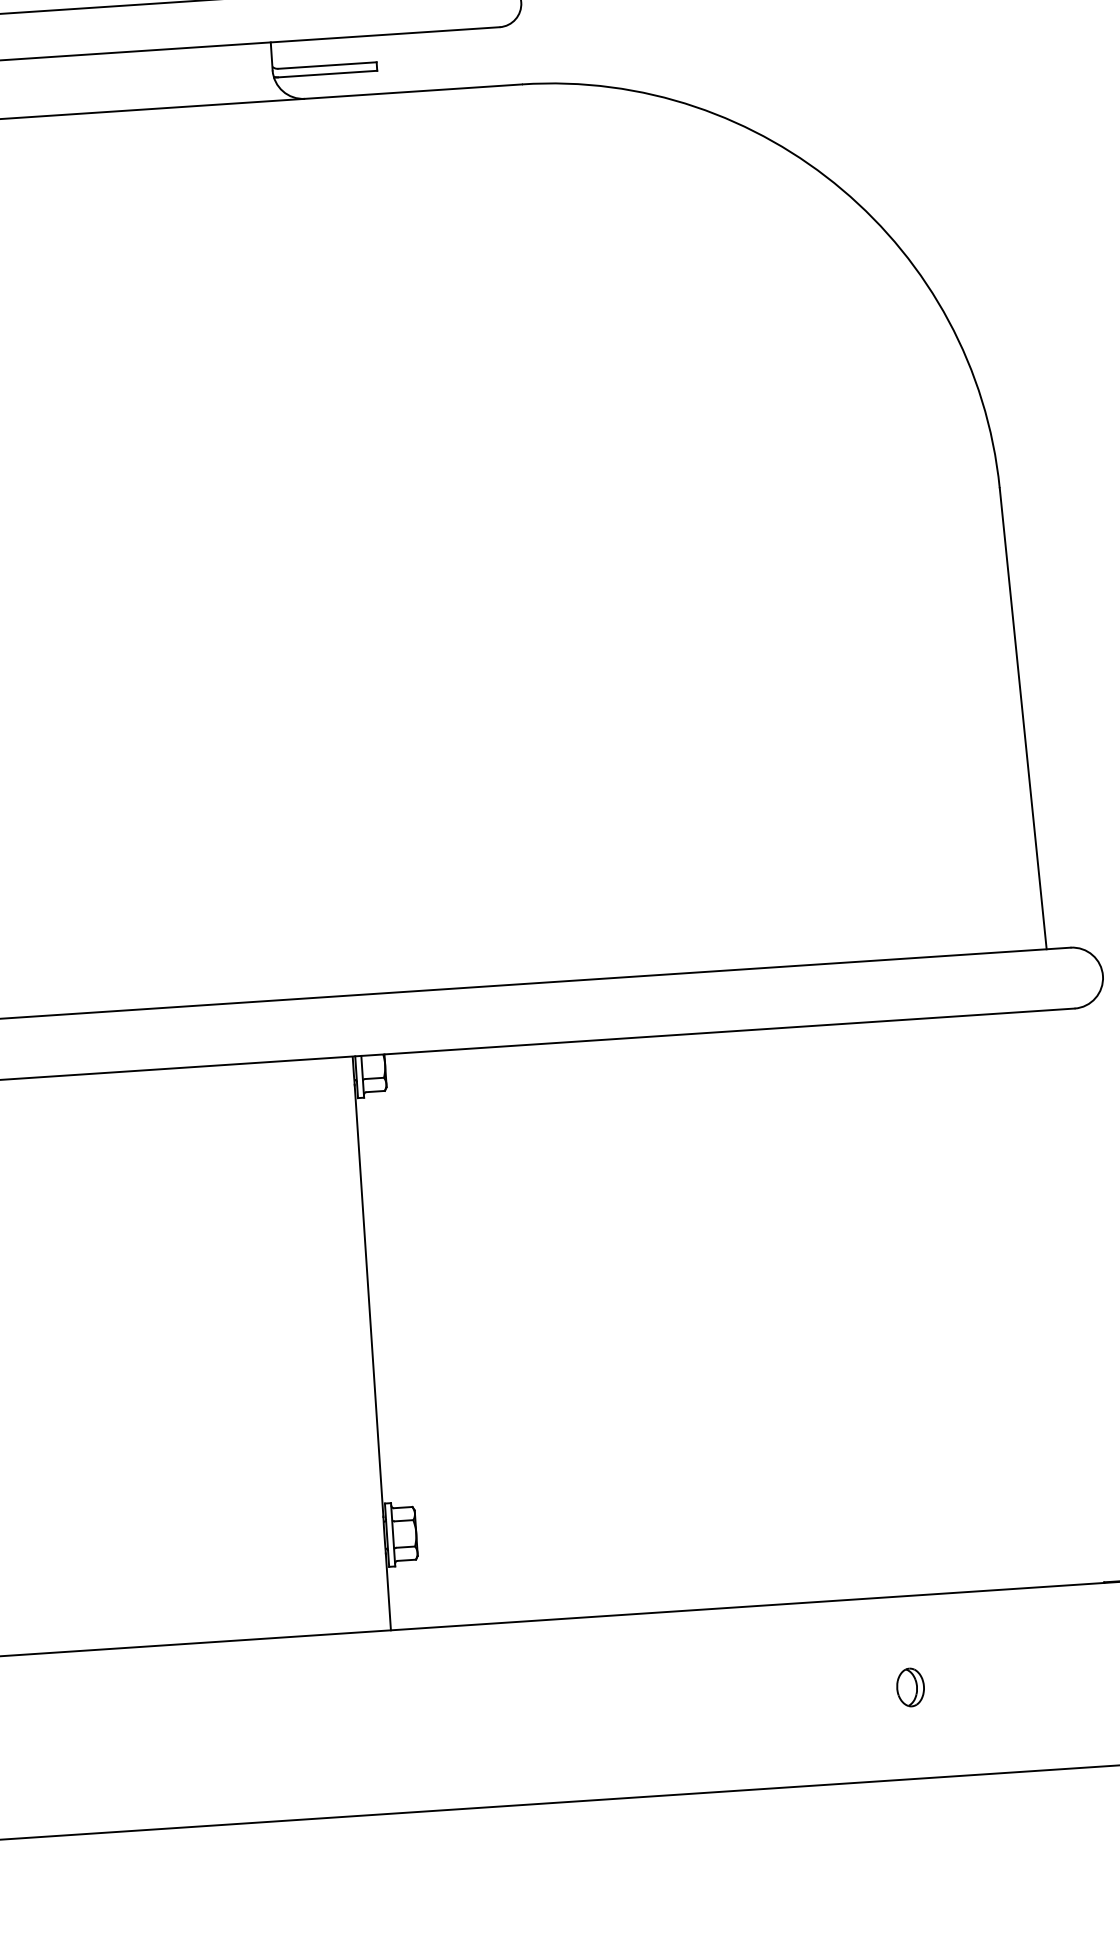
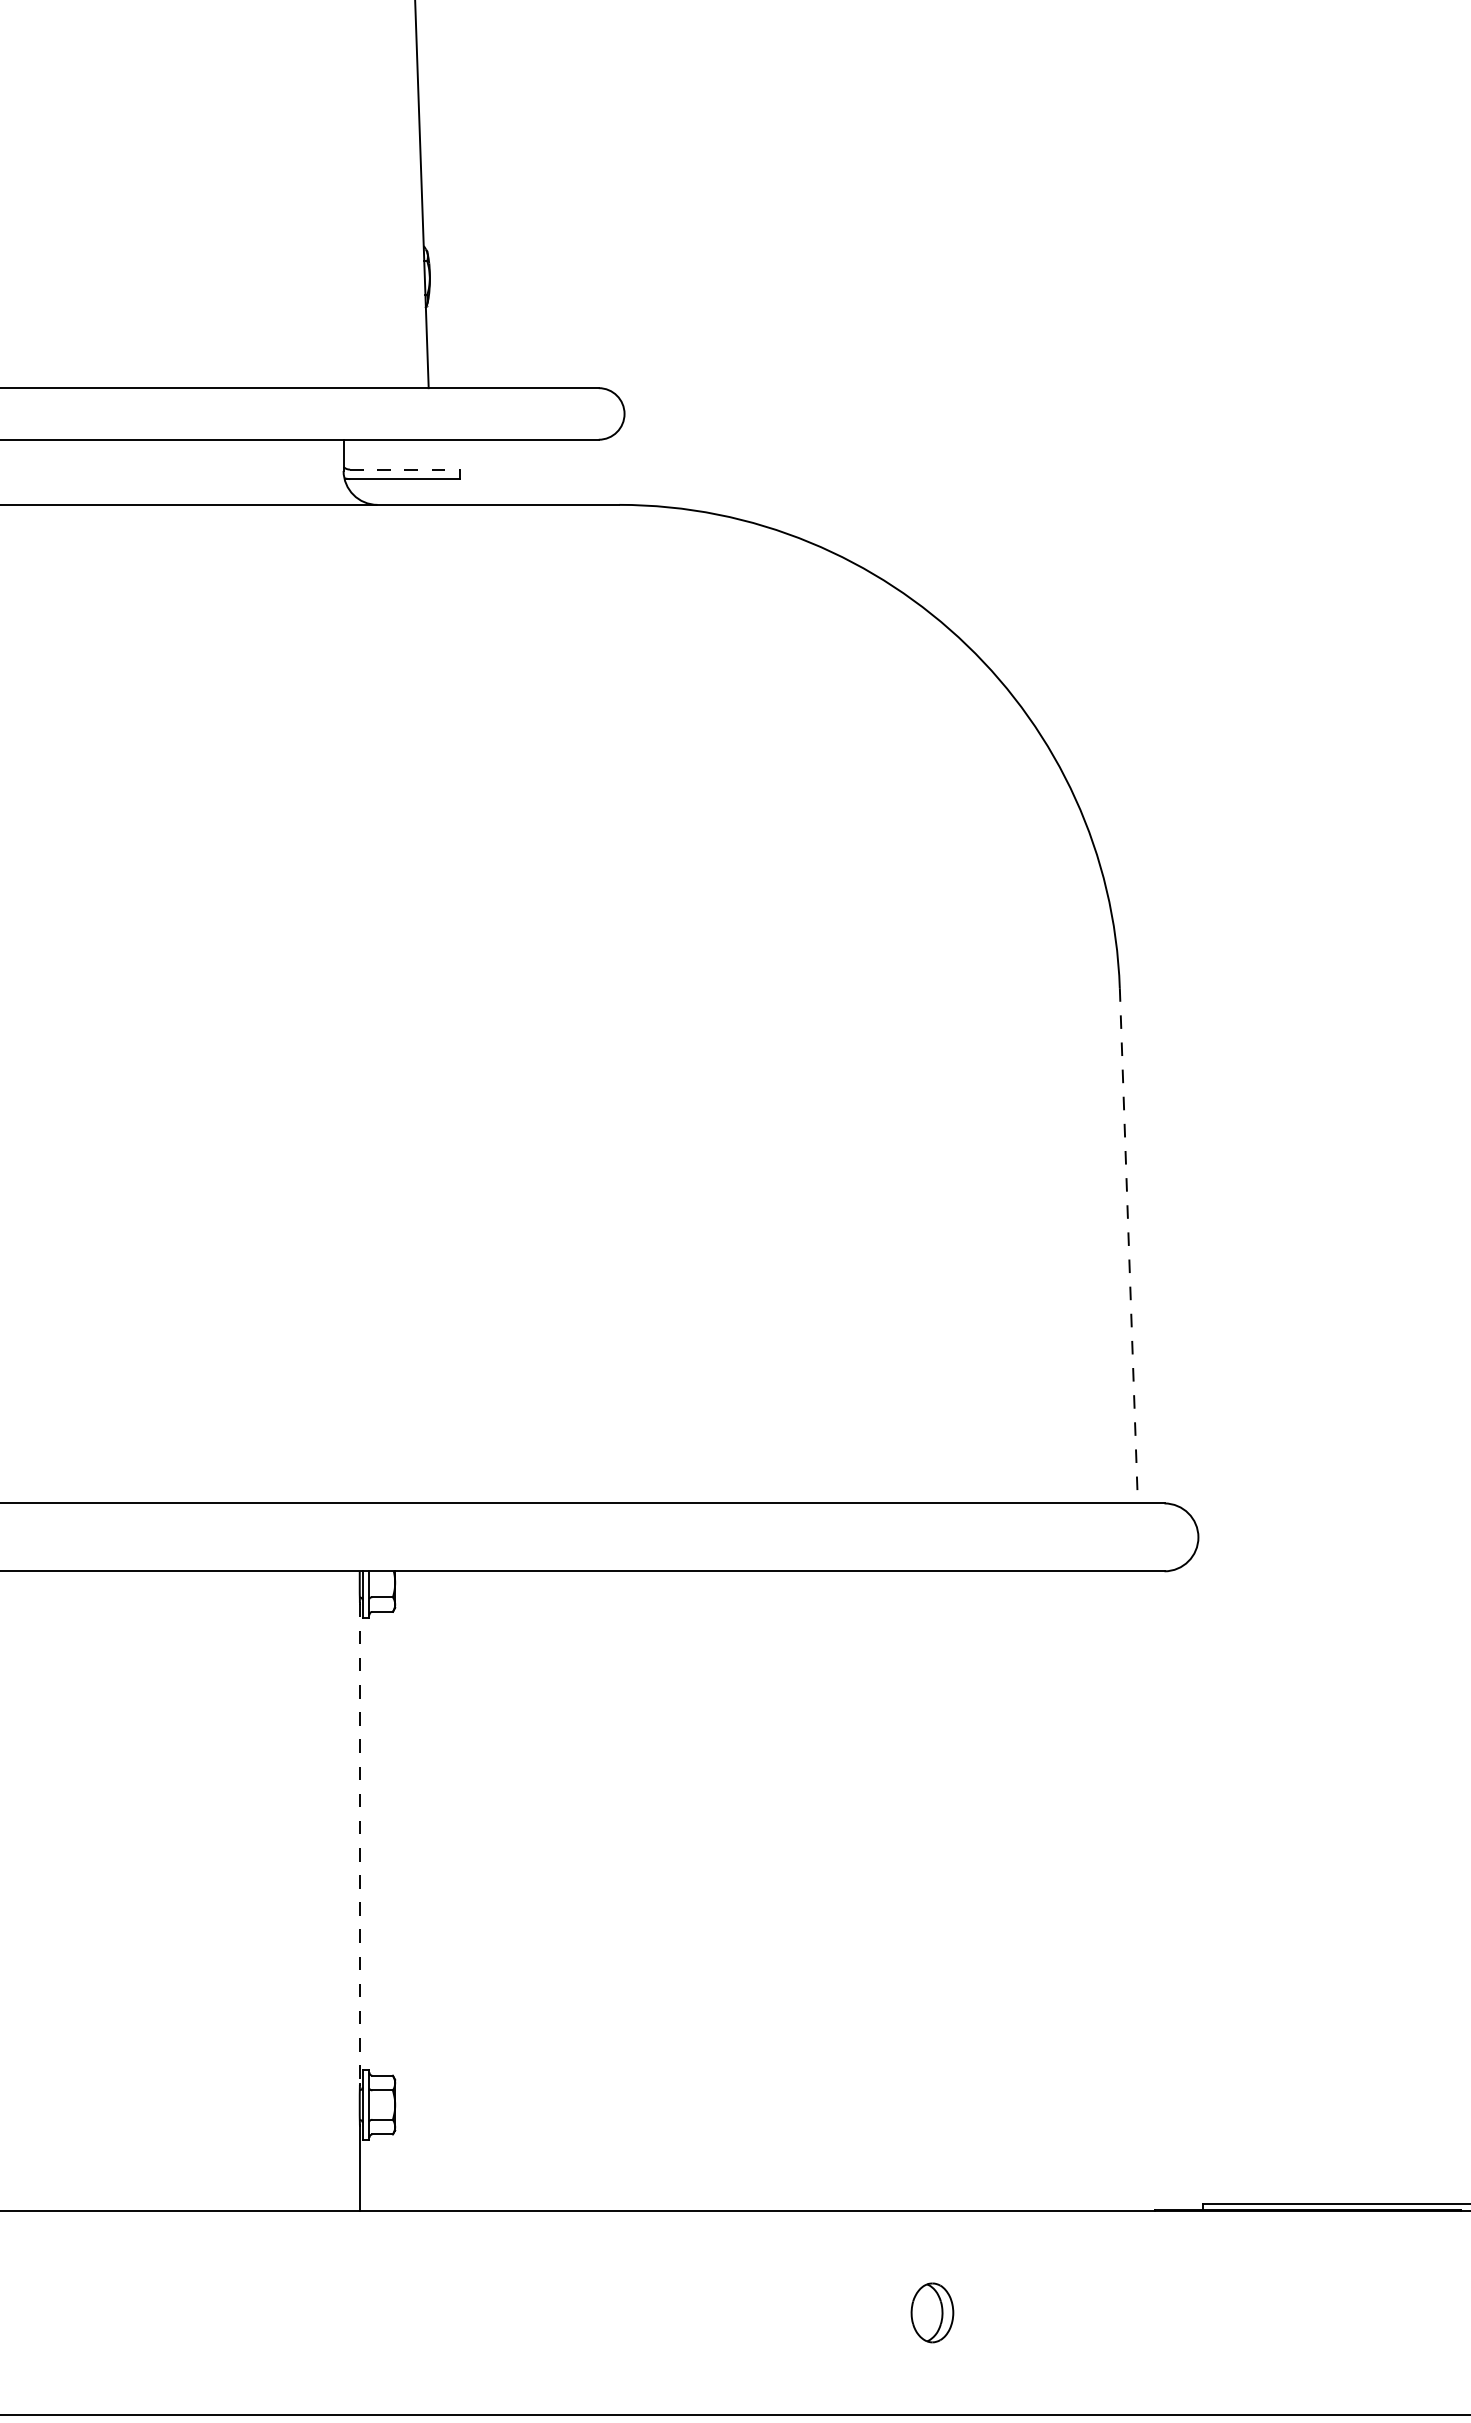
line: (327, 65) -> (404, 469), solid -> dashed
line: (1022, 718) -> (1128, 1245), solid -> dashed
line: (368, 1301) -> (359, 1844), solid -> dashed
part: (910, 1687) -> (932, 2312), size x1.4

